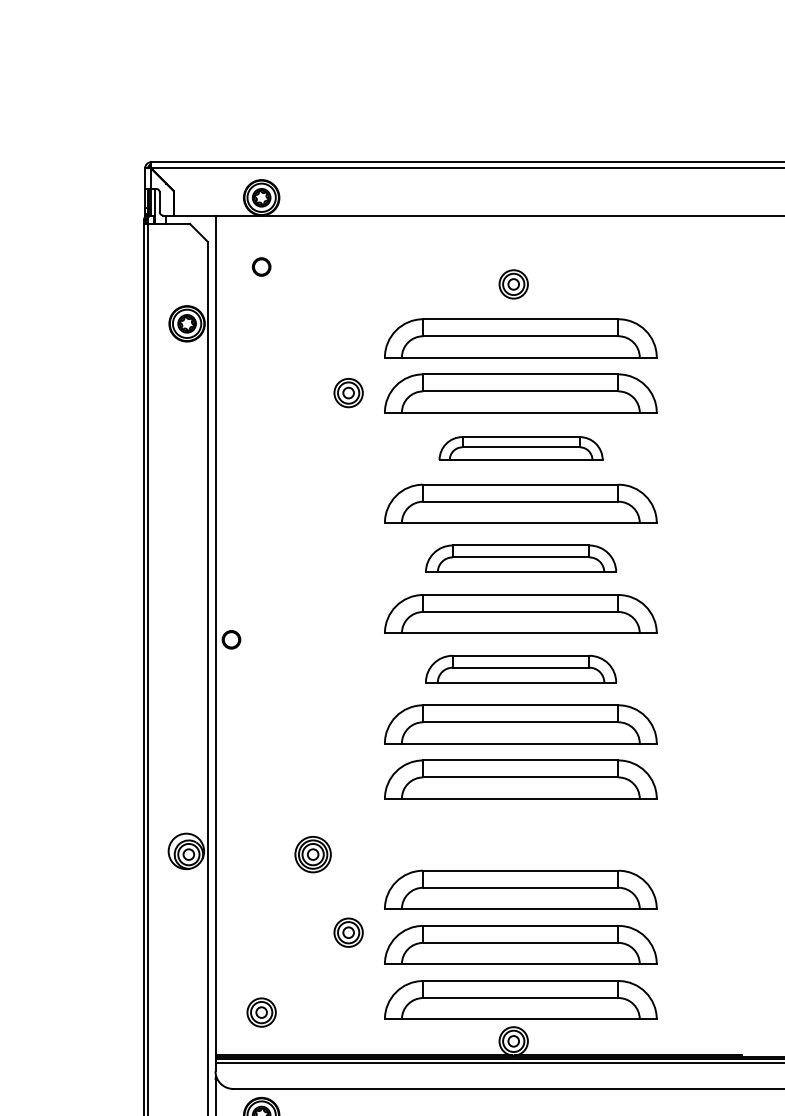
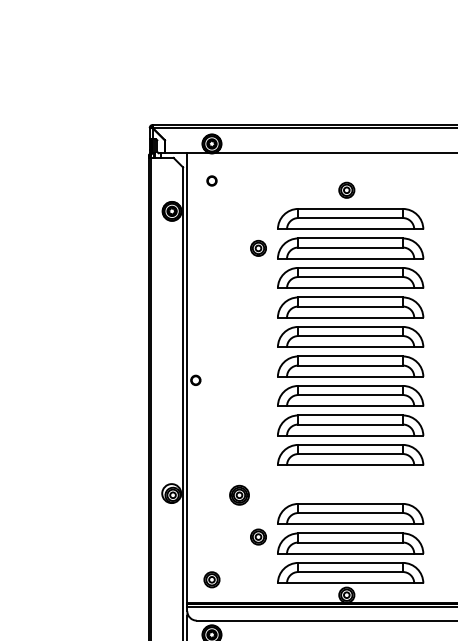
part: (520, 447) -> (350, 277), size x1.67
part: (520, 557) -> (350, 336), size x1.43
part: (520, 668) -> (350, 395), size x1.43

